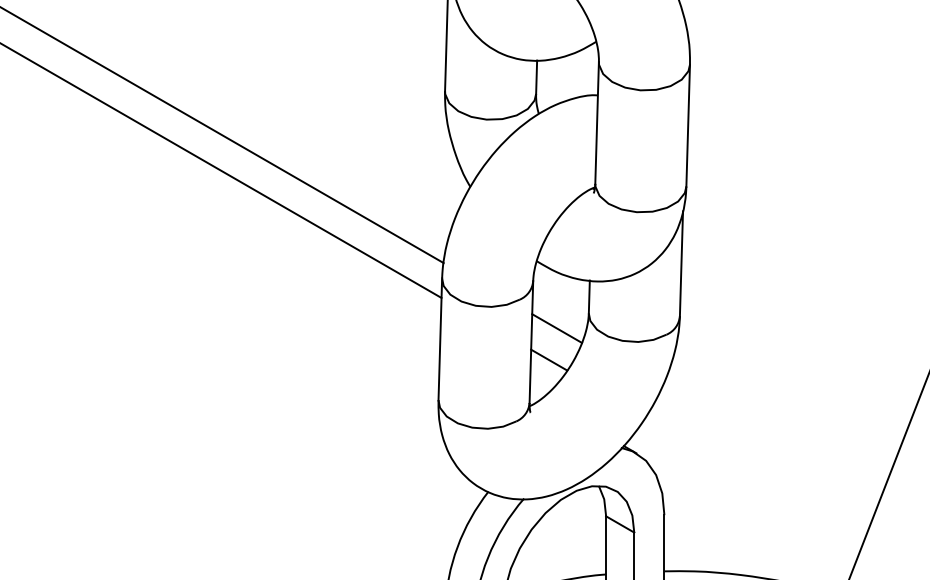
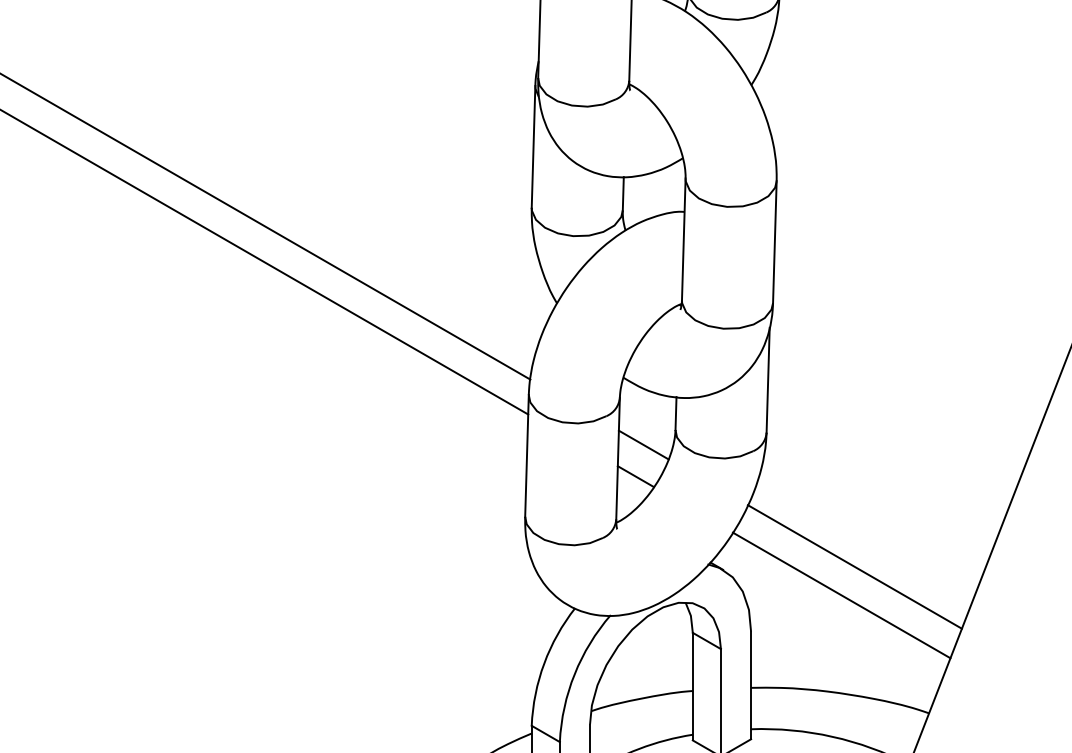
line: (767, 449) -> (854, 566), added
line: (754, 478) -> (841, 595), added

